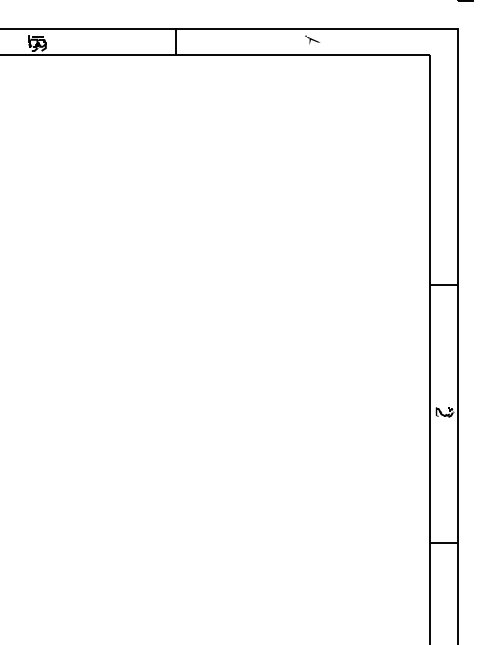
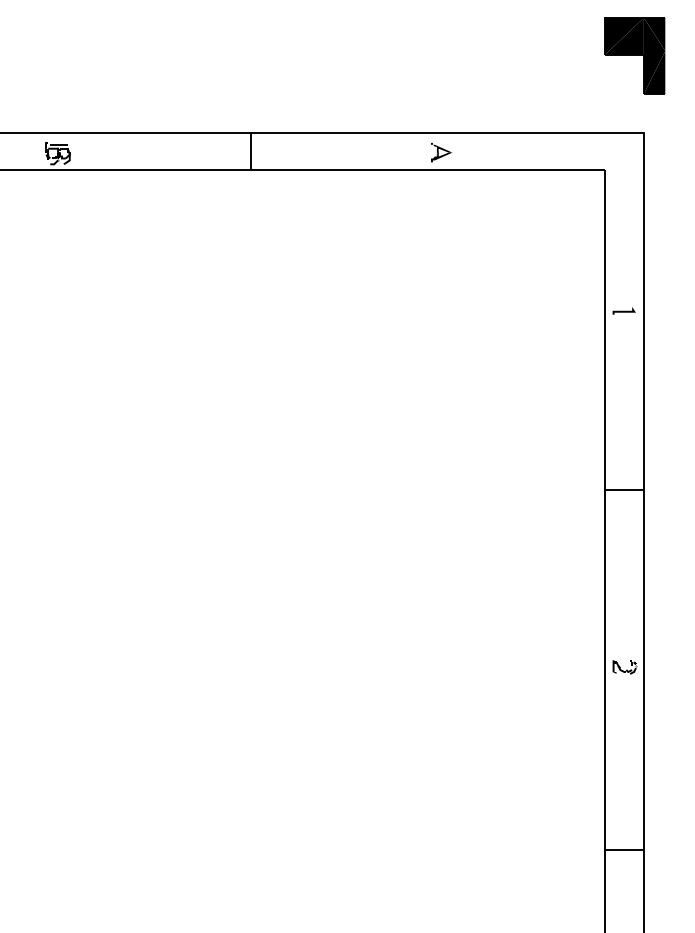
fill: (312, 45) -> (441, 156), added
fill: (444, 156) -> (624, 311), added

